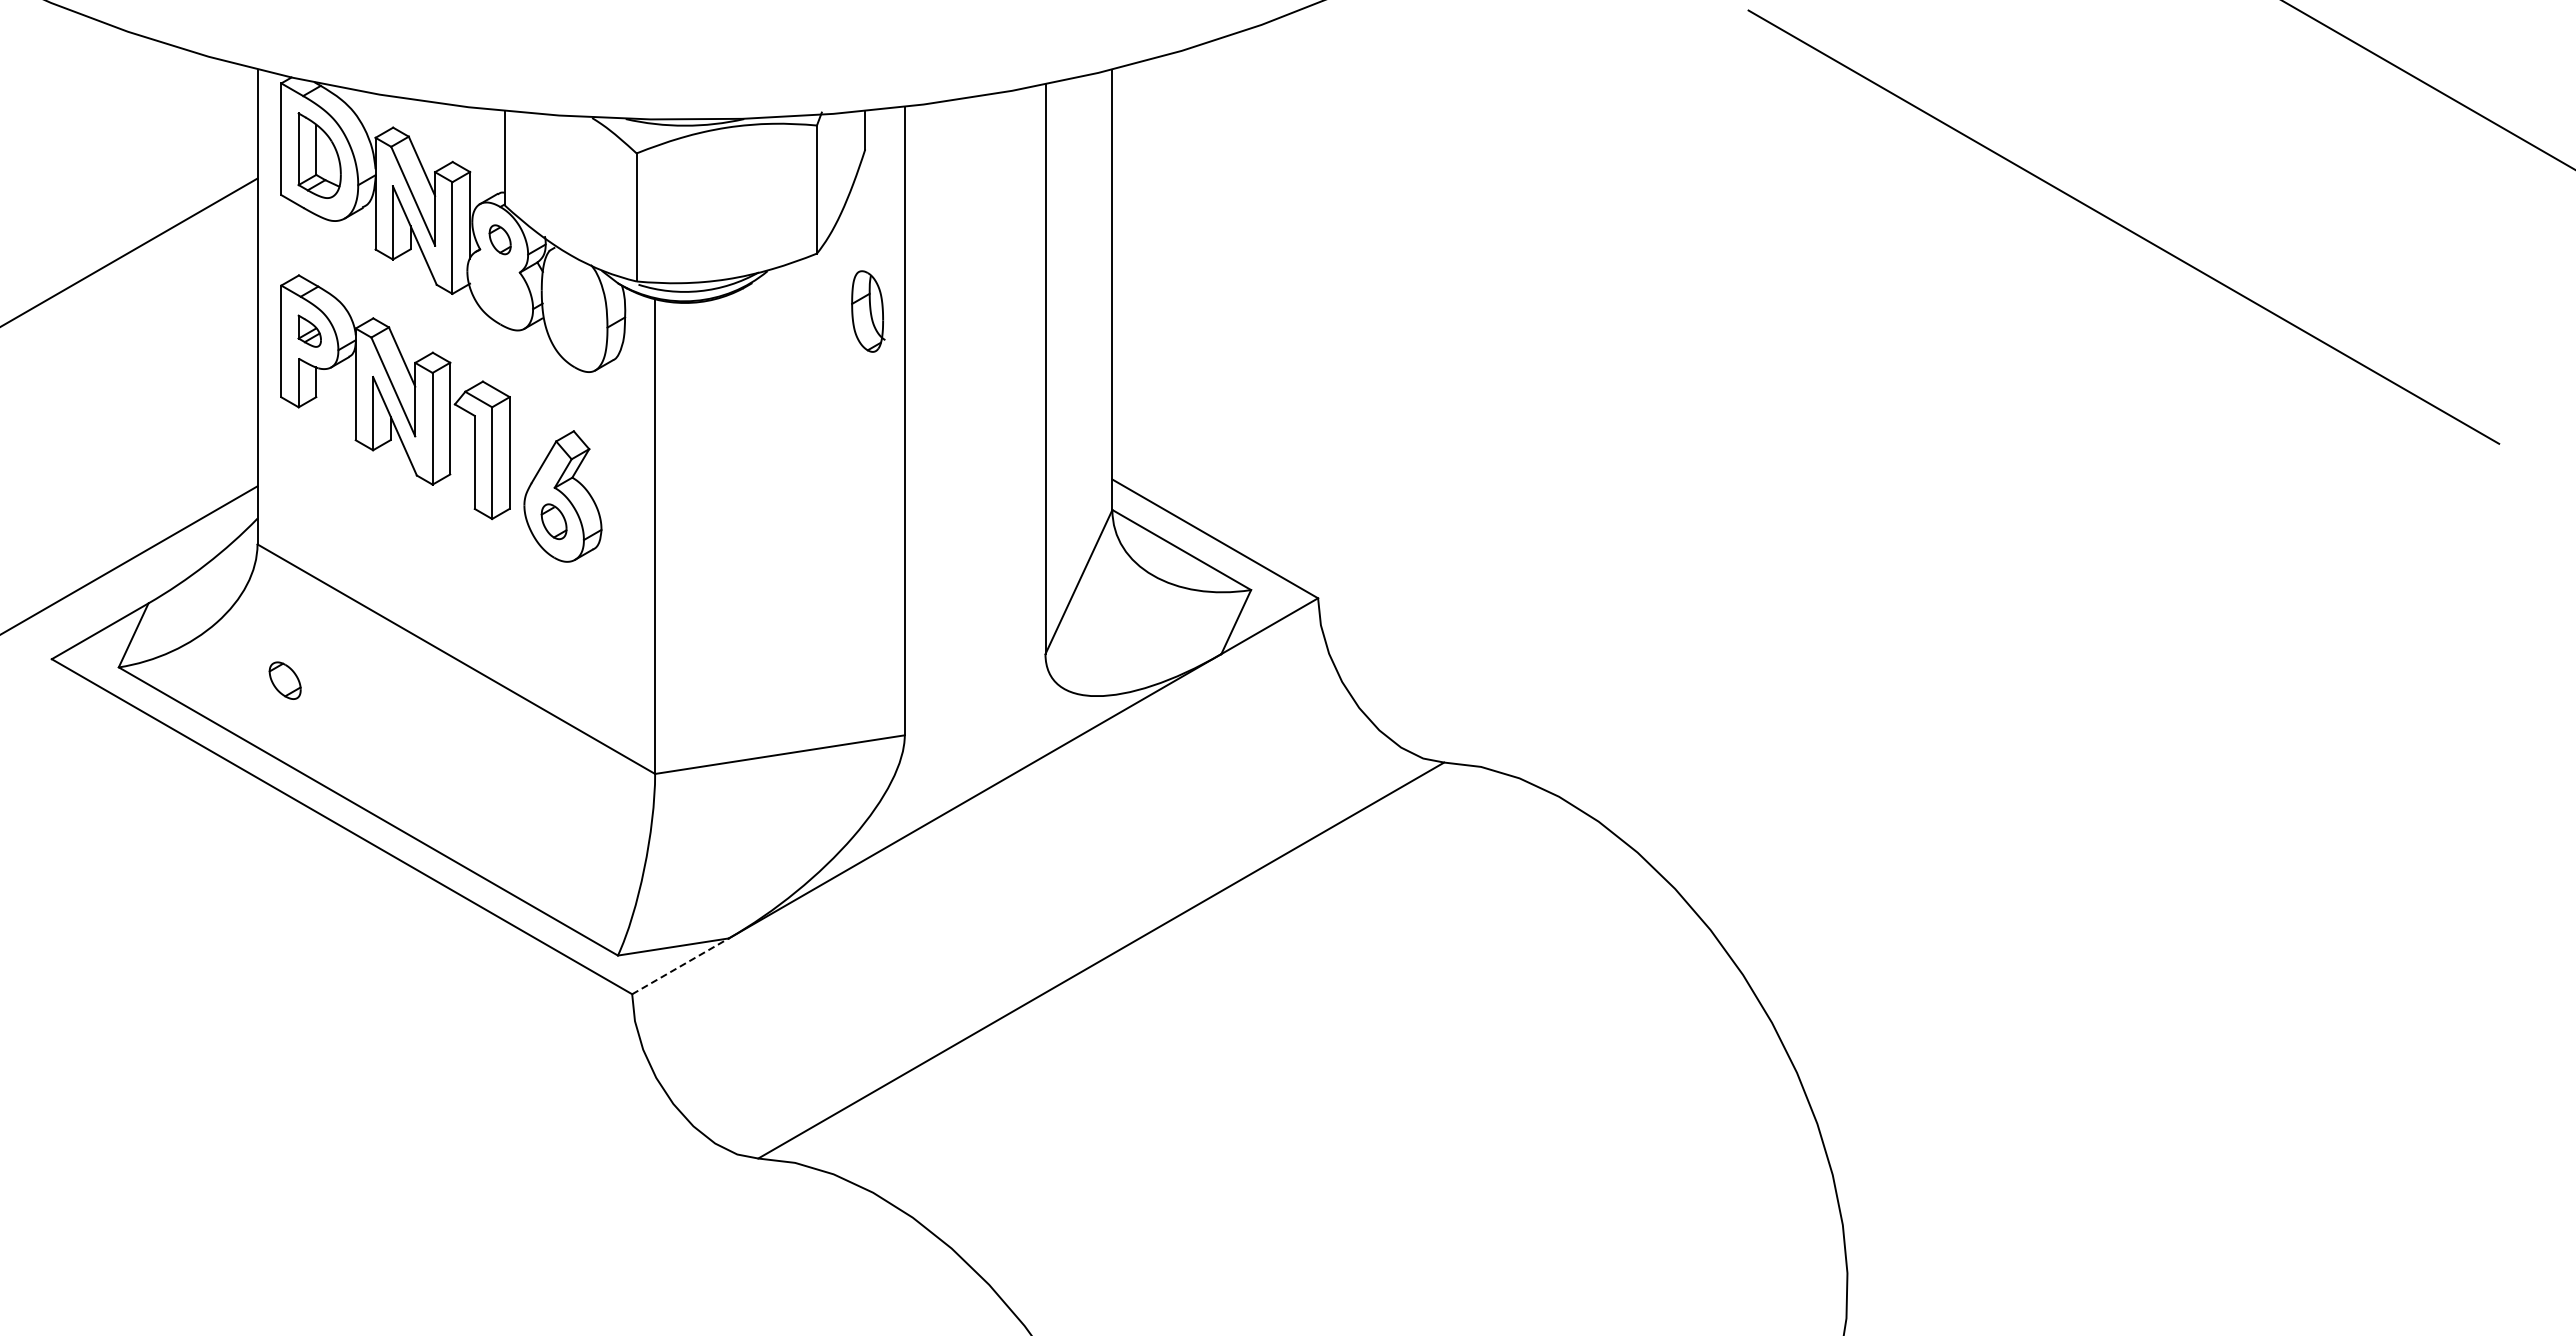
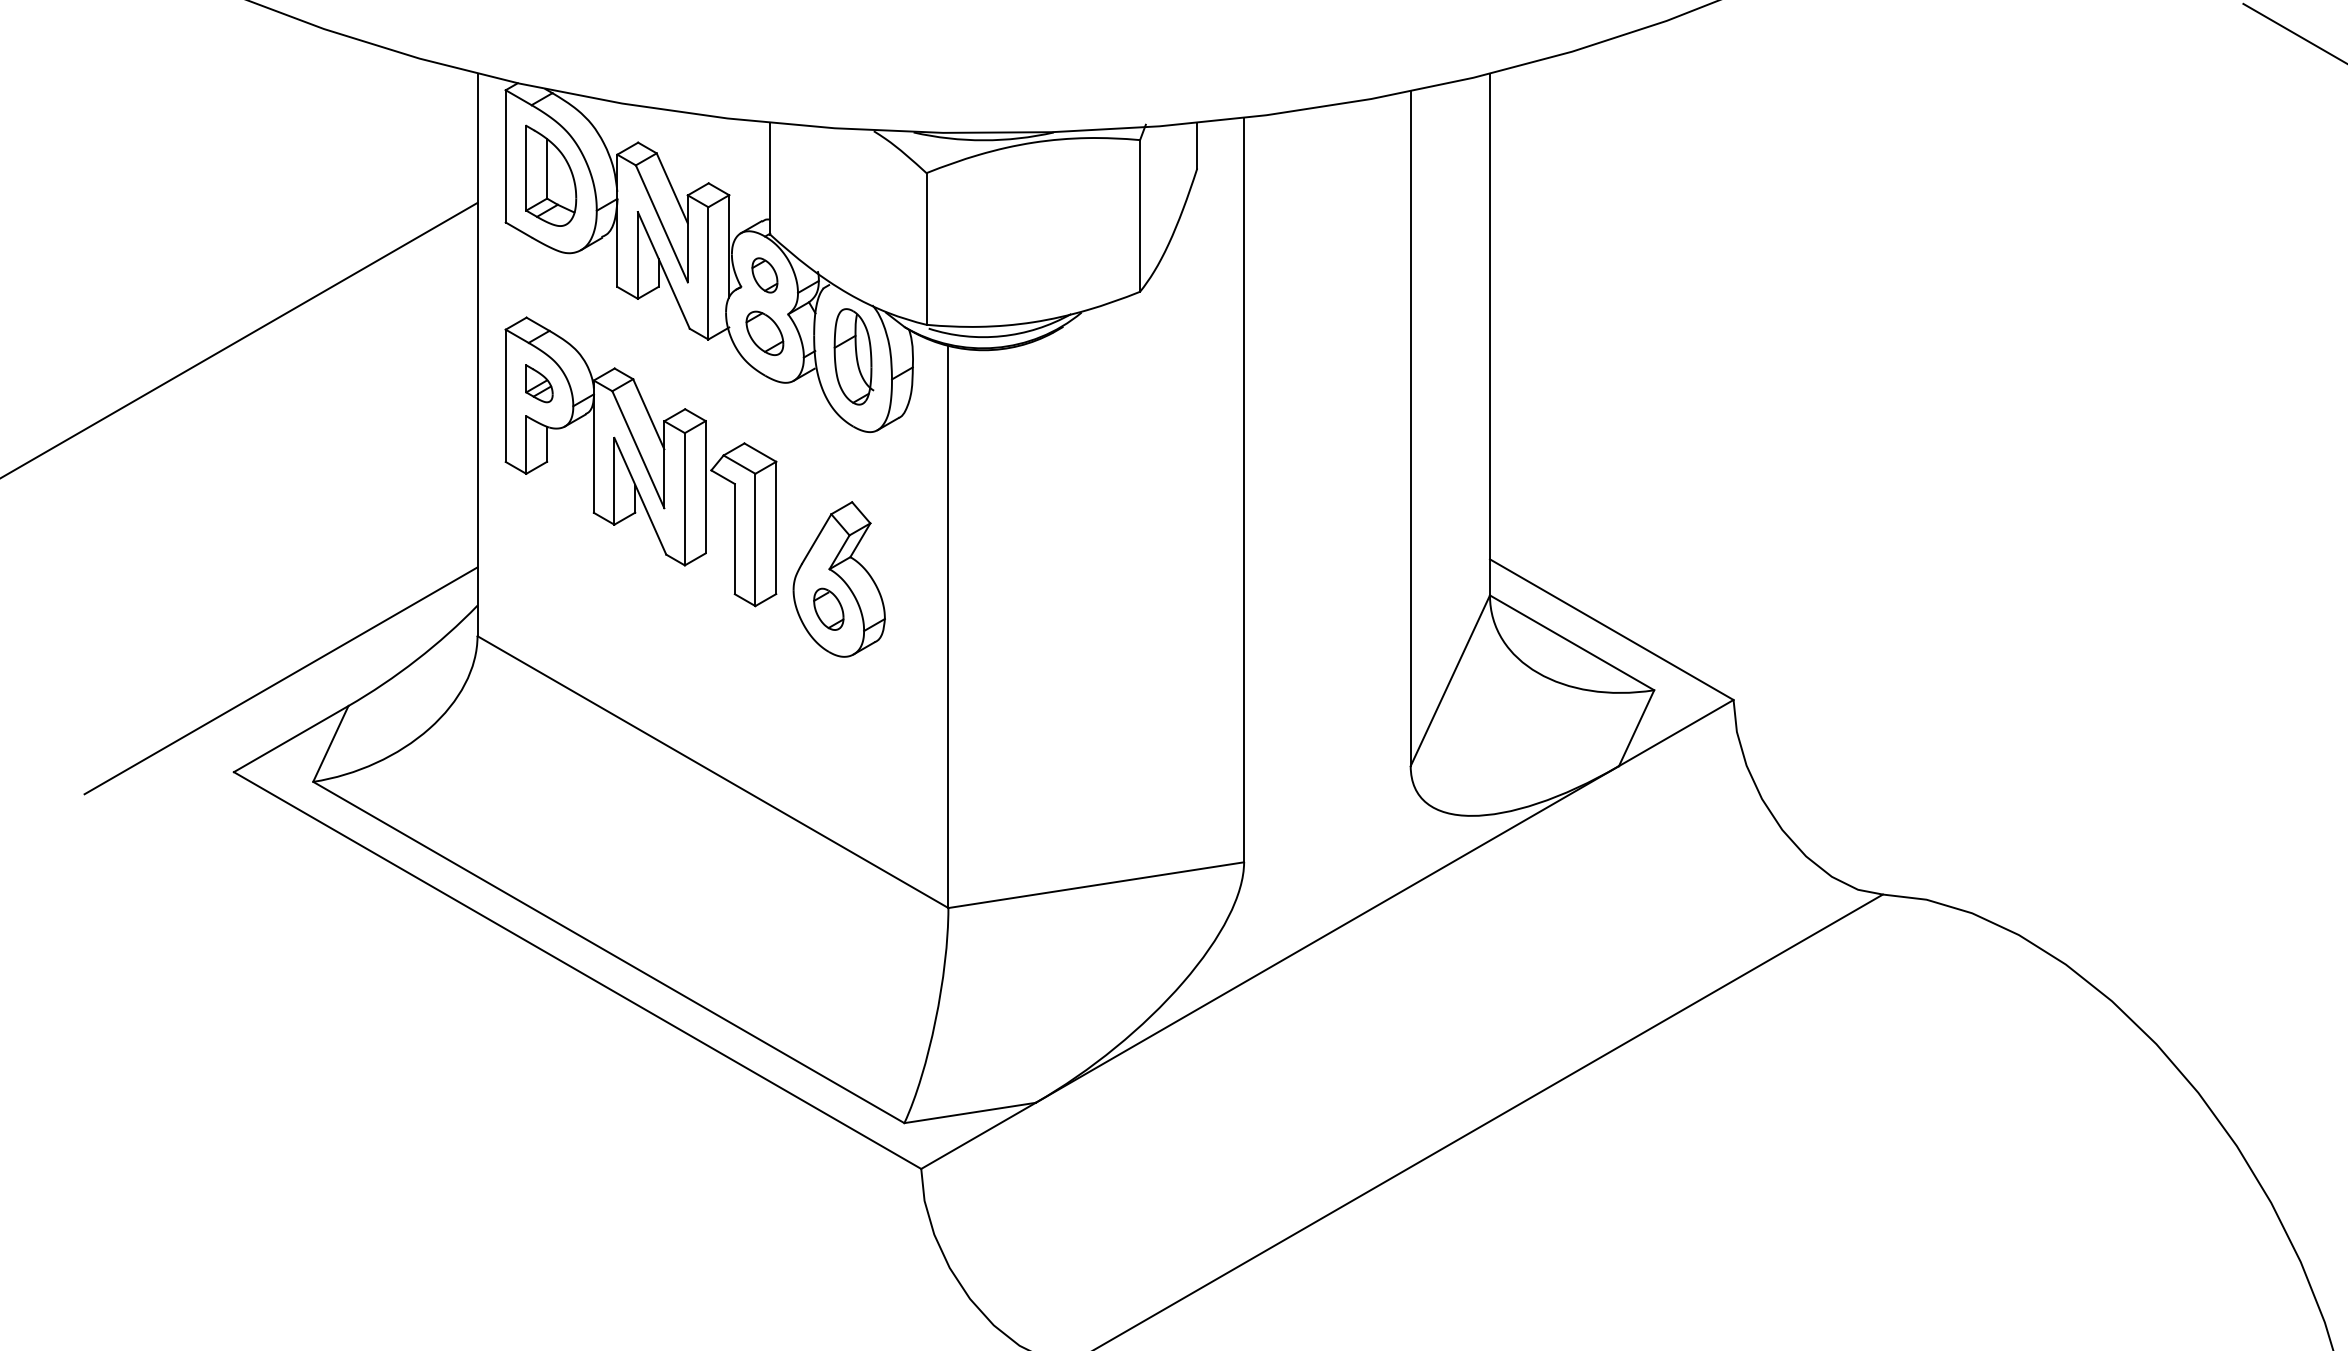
part: (868, 311) -> (854, 356), moved
part: (284, 680) -> (764, 333), moved
line: (680, 966) -> (978, 1136), dashed -> solid

